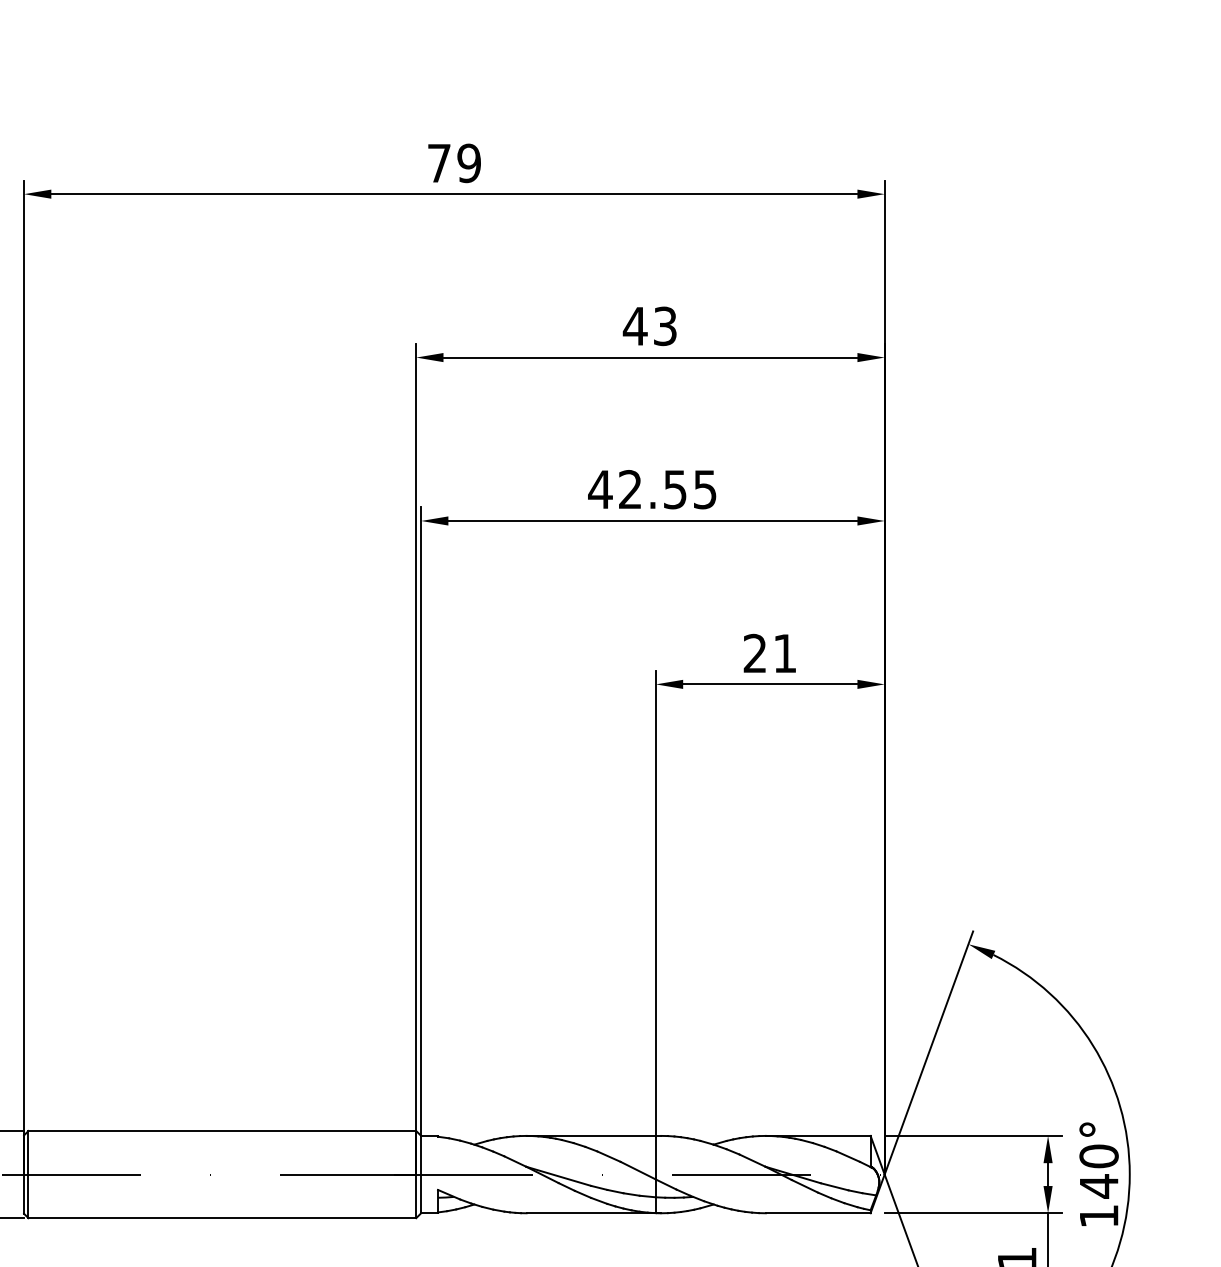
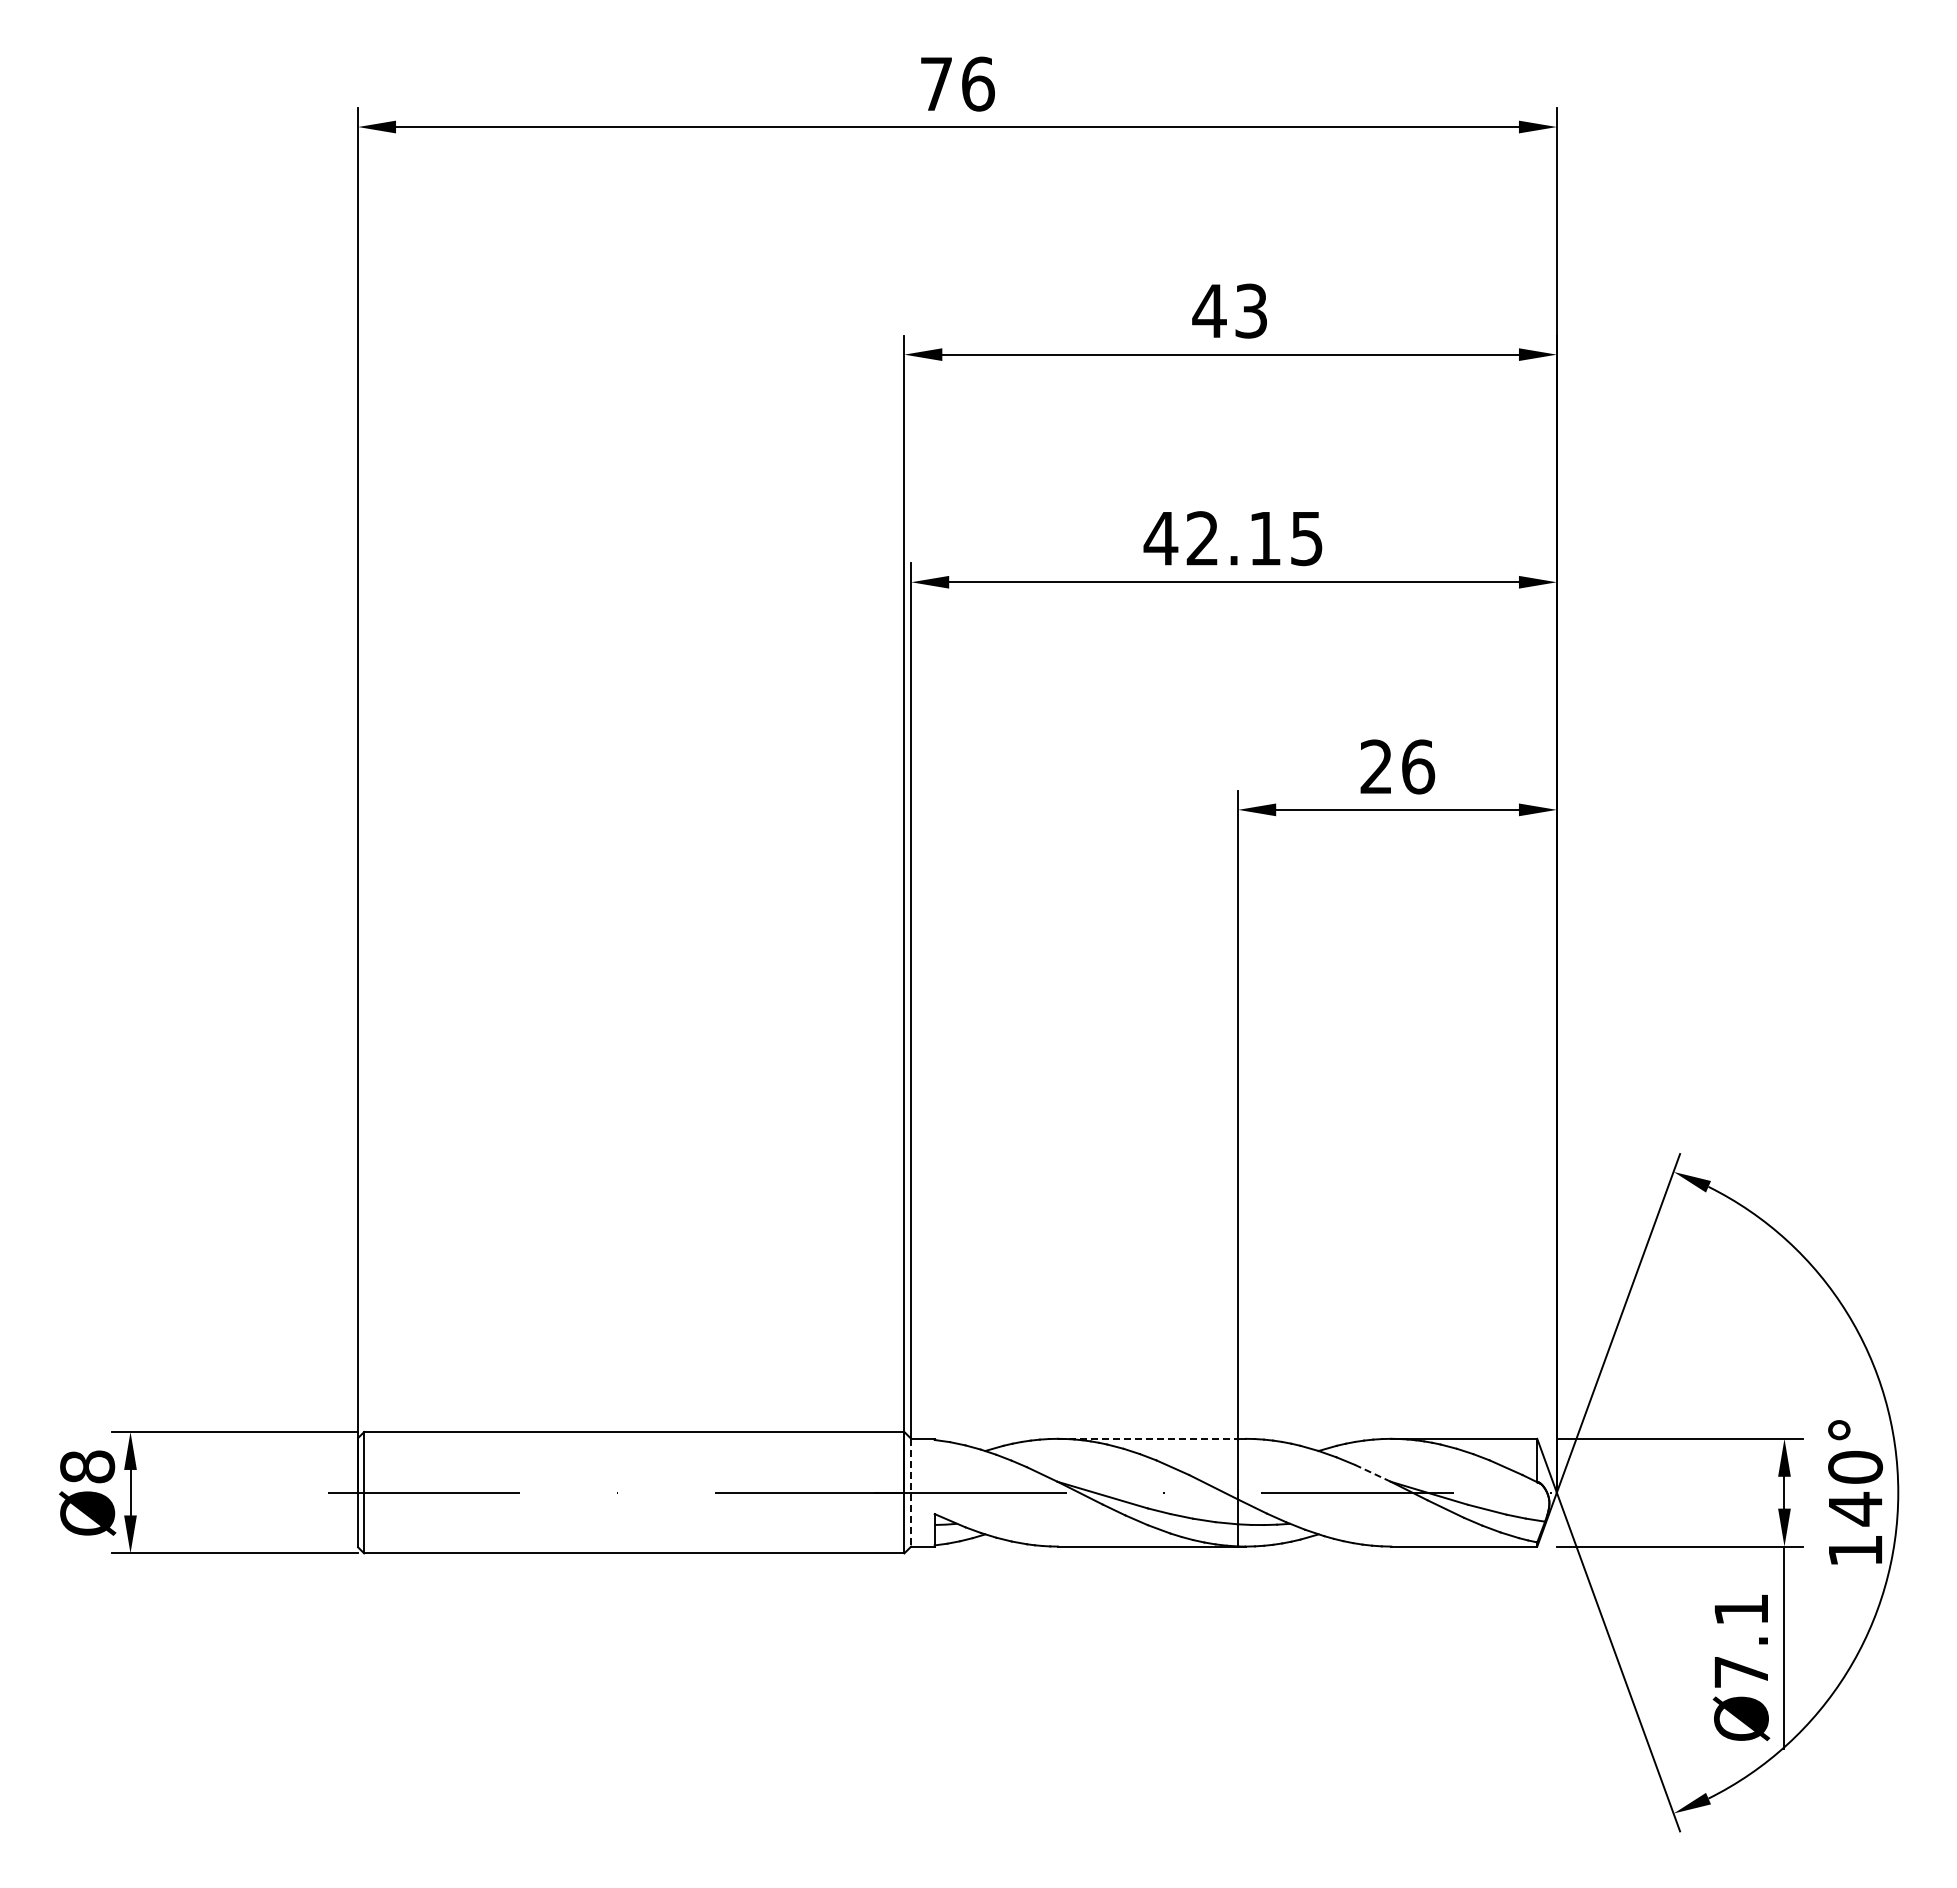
text: (468, 162) -> (977, 83), 79 -> 76
text: (674, 490) -> (1264, 539), 42.55 -> 42.15
text: (785, 653) -> (1418, 766), 21 -> 26
line: (591, 1135) -> (1148, 1438), solid -> dashed
line: (752, 1160) -> (1372, 1473), solid -> dashed
line: (421, 1174) -> (911, 1492), solid -> dashed

